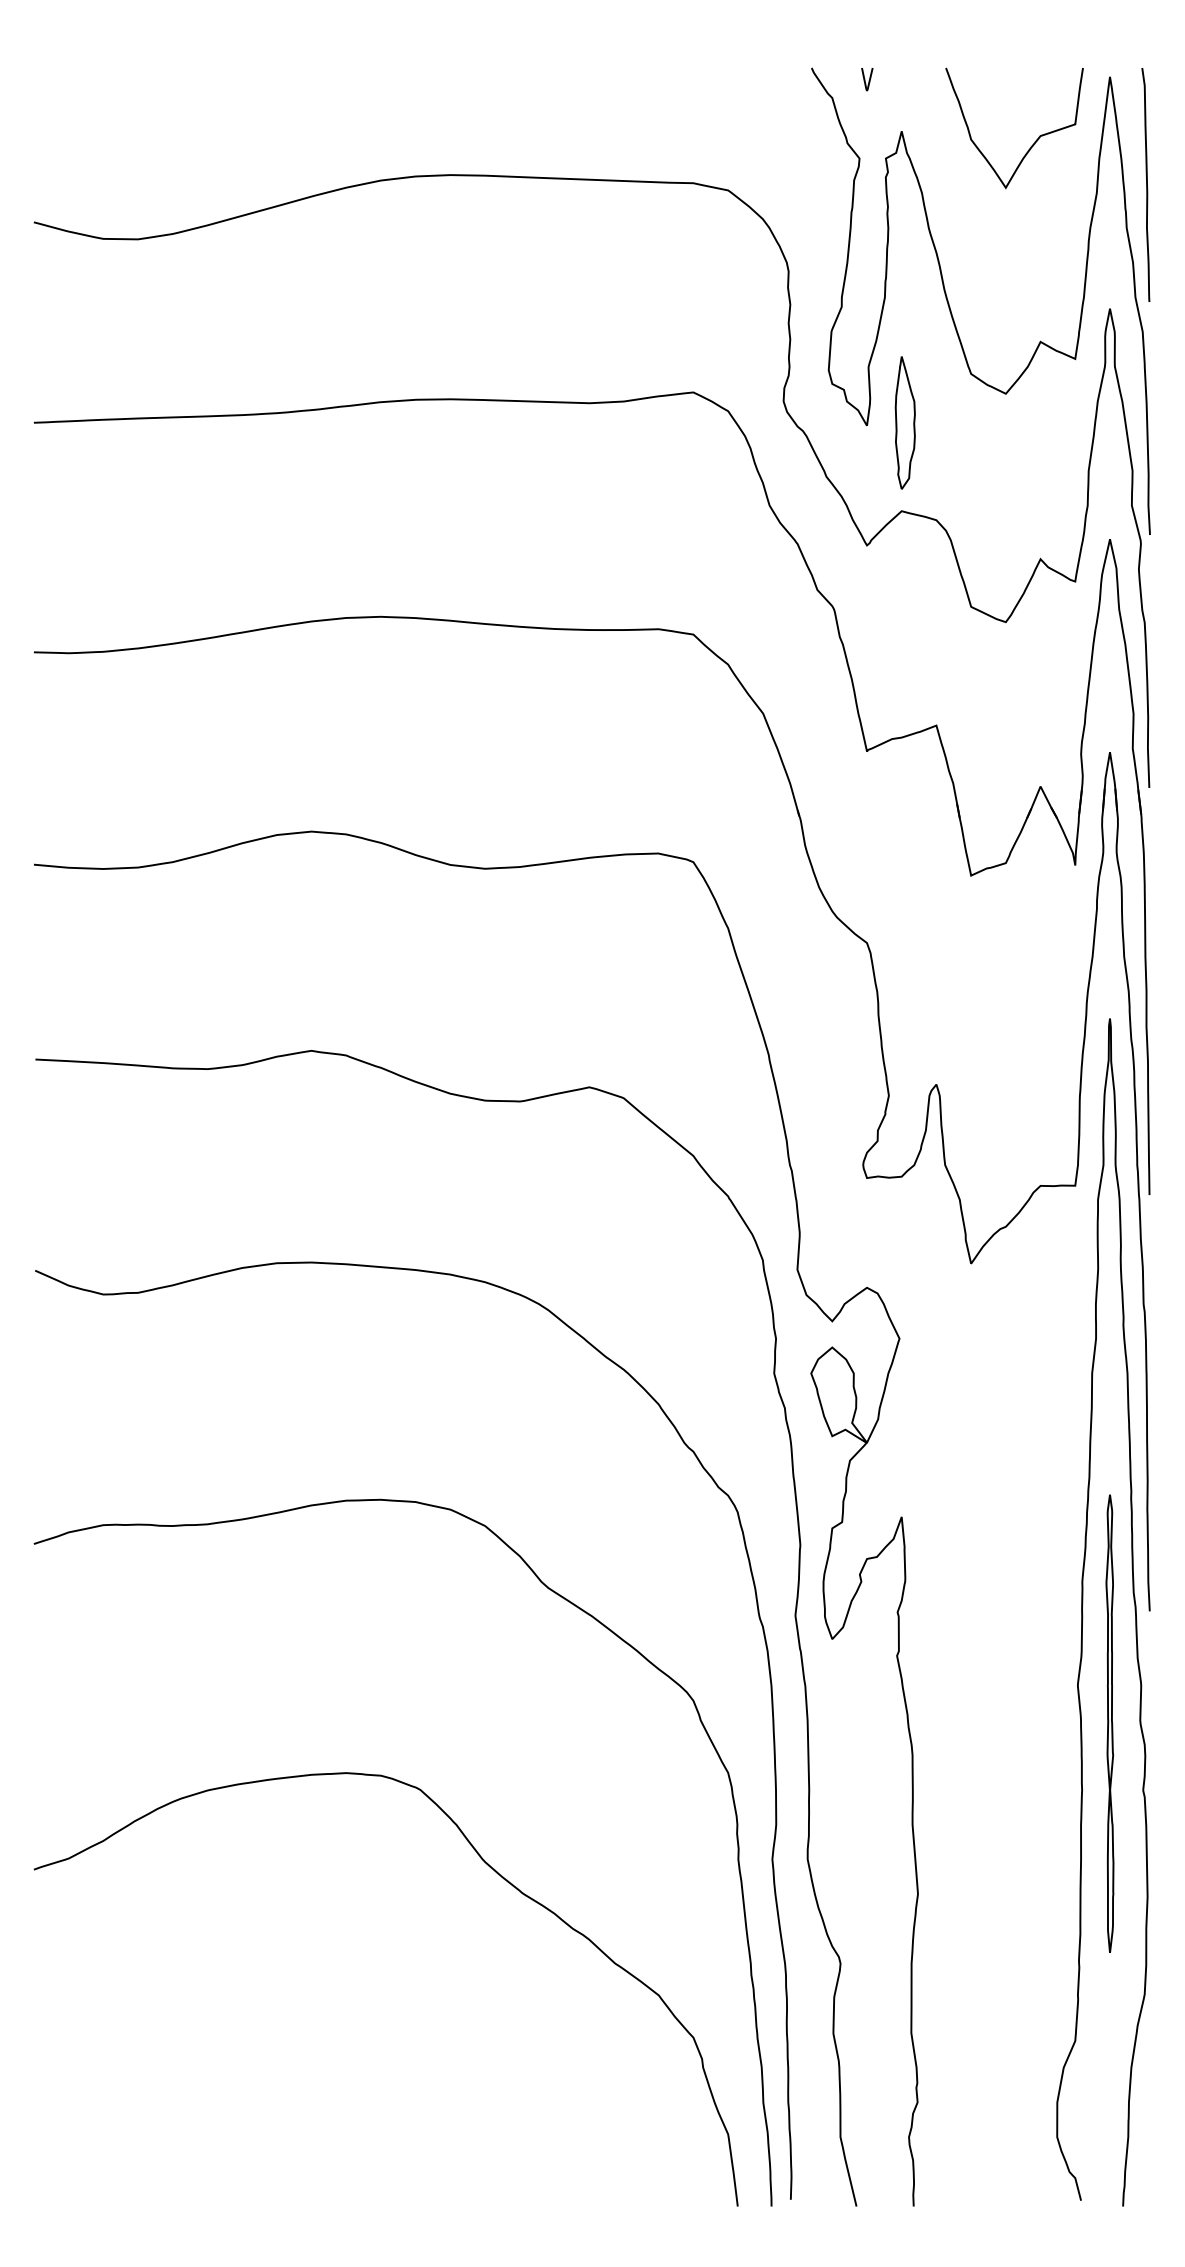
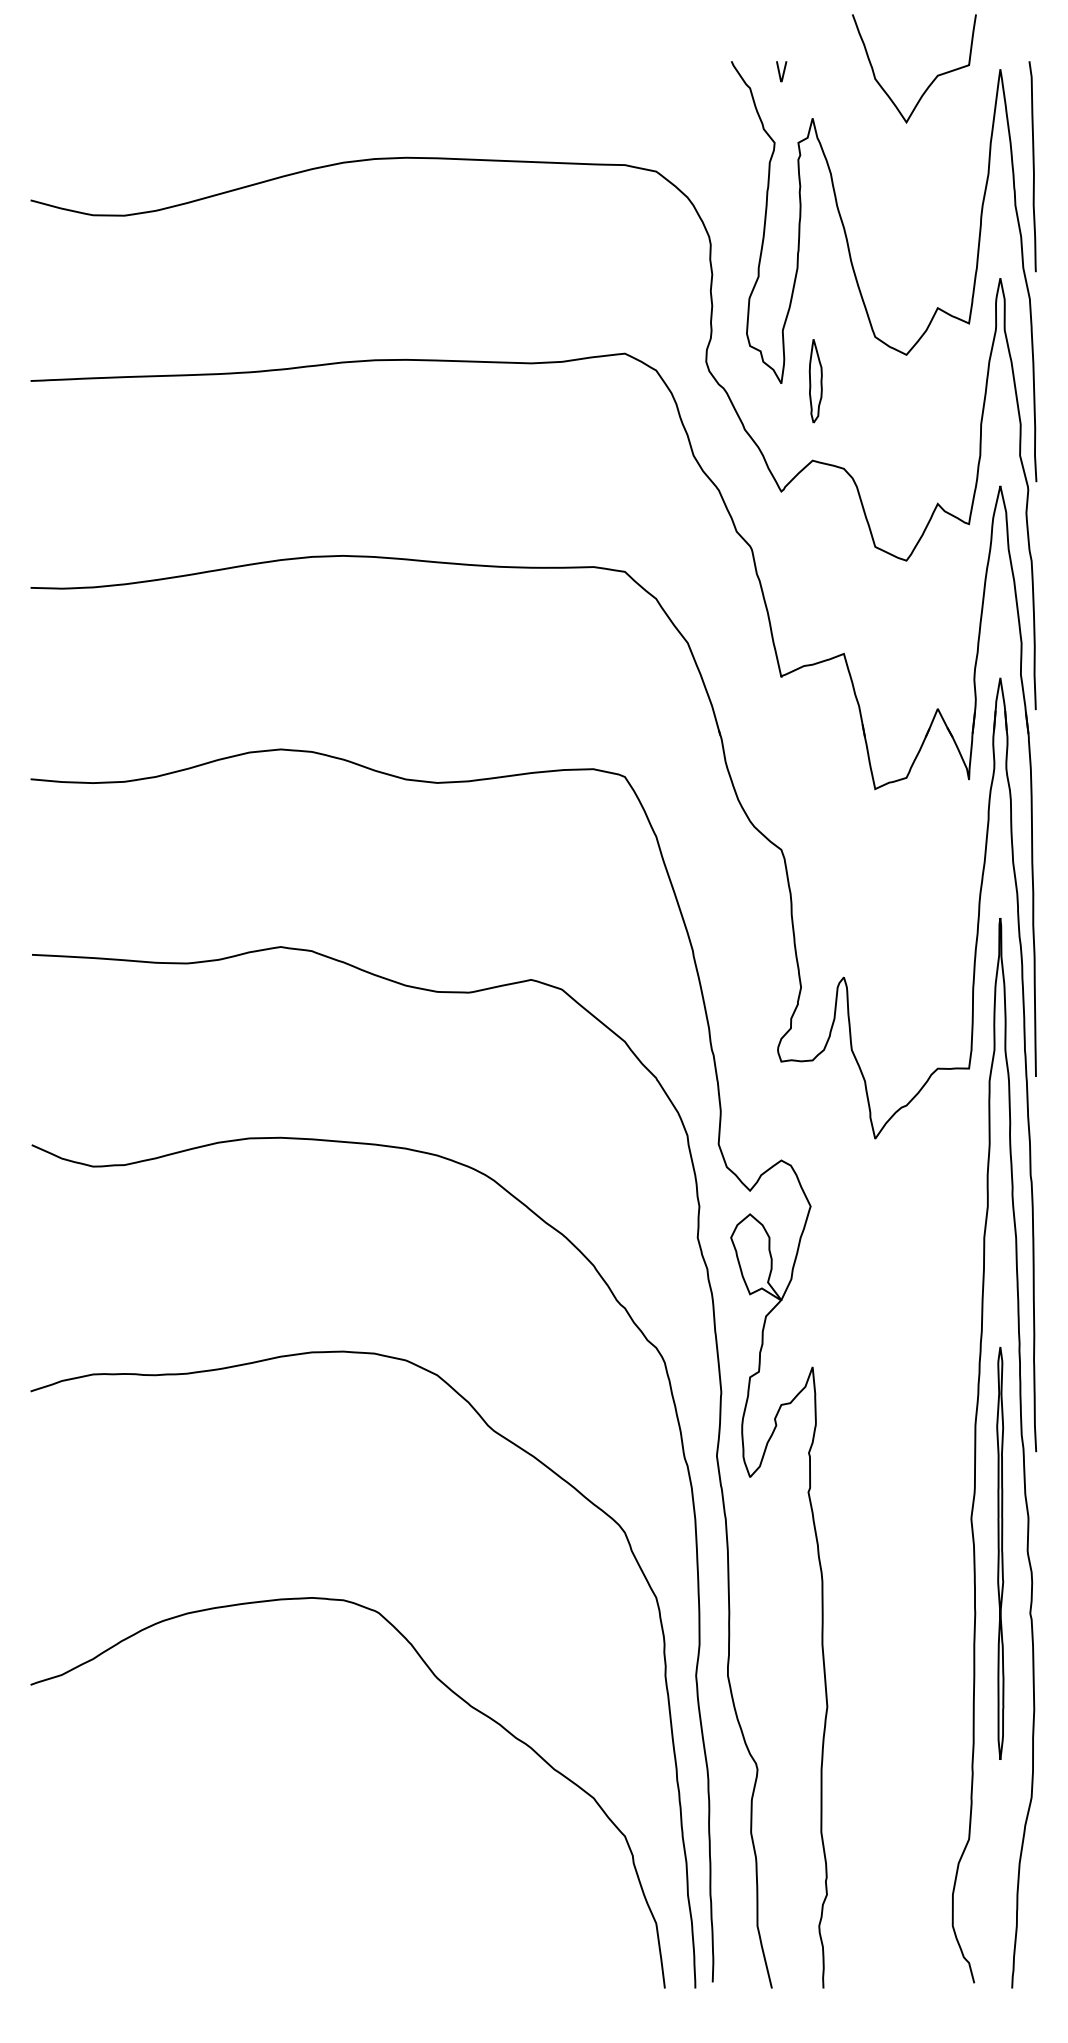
curve: (1034, 141) -> (932, 80), moved
part: (904, 422) -> (815, 380), size x0.7

